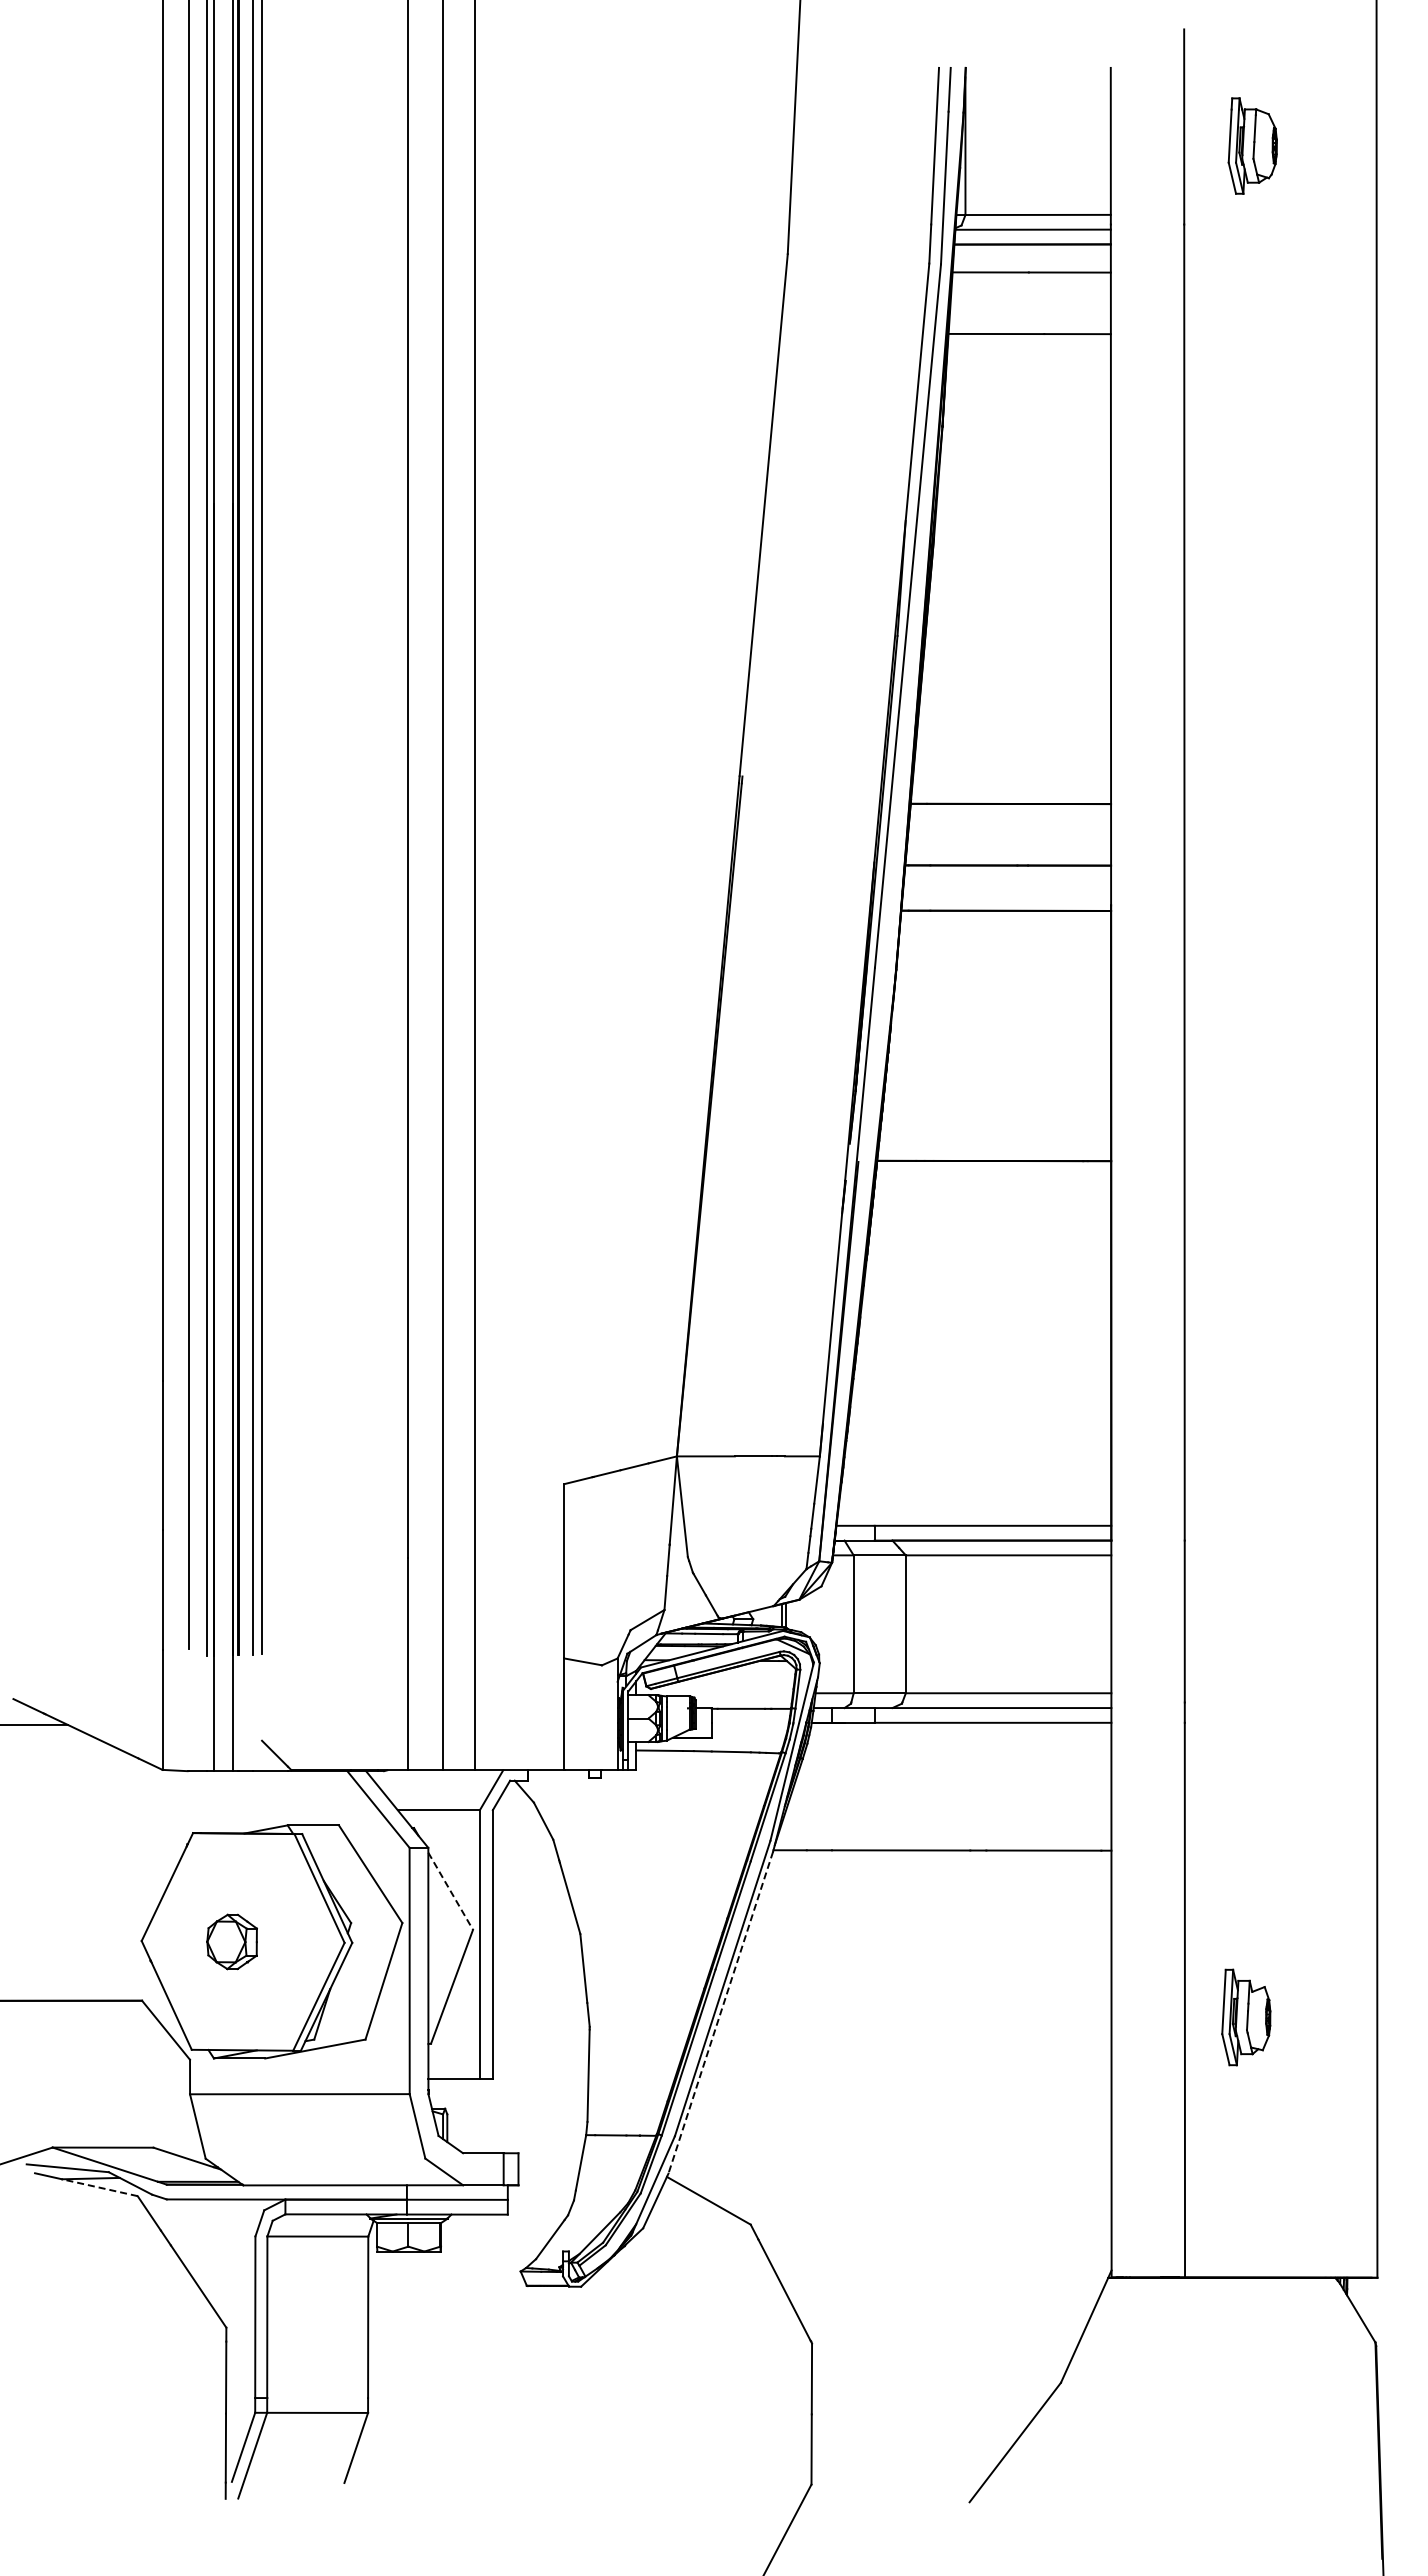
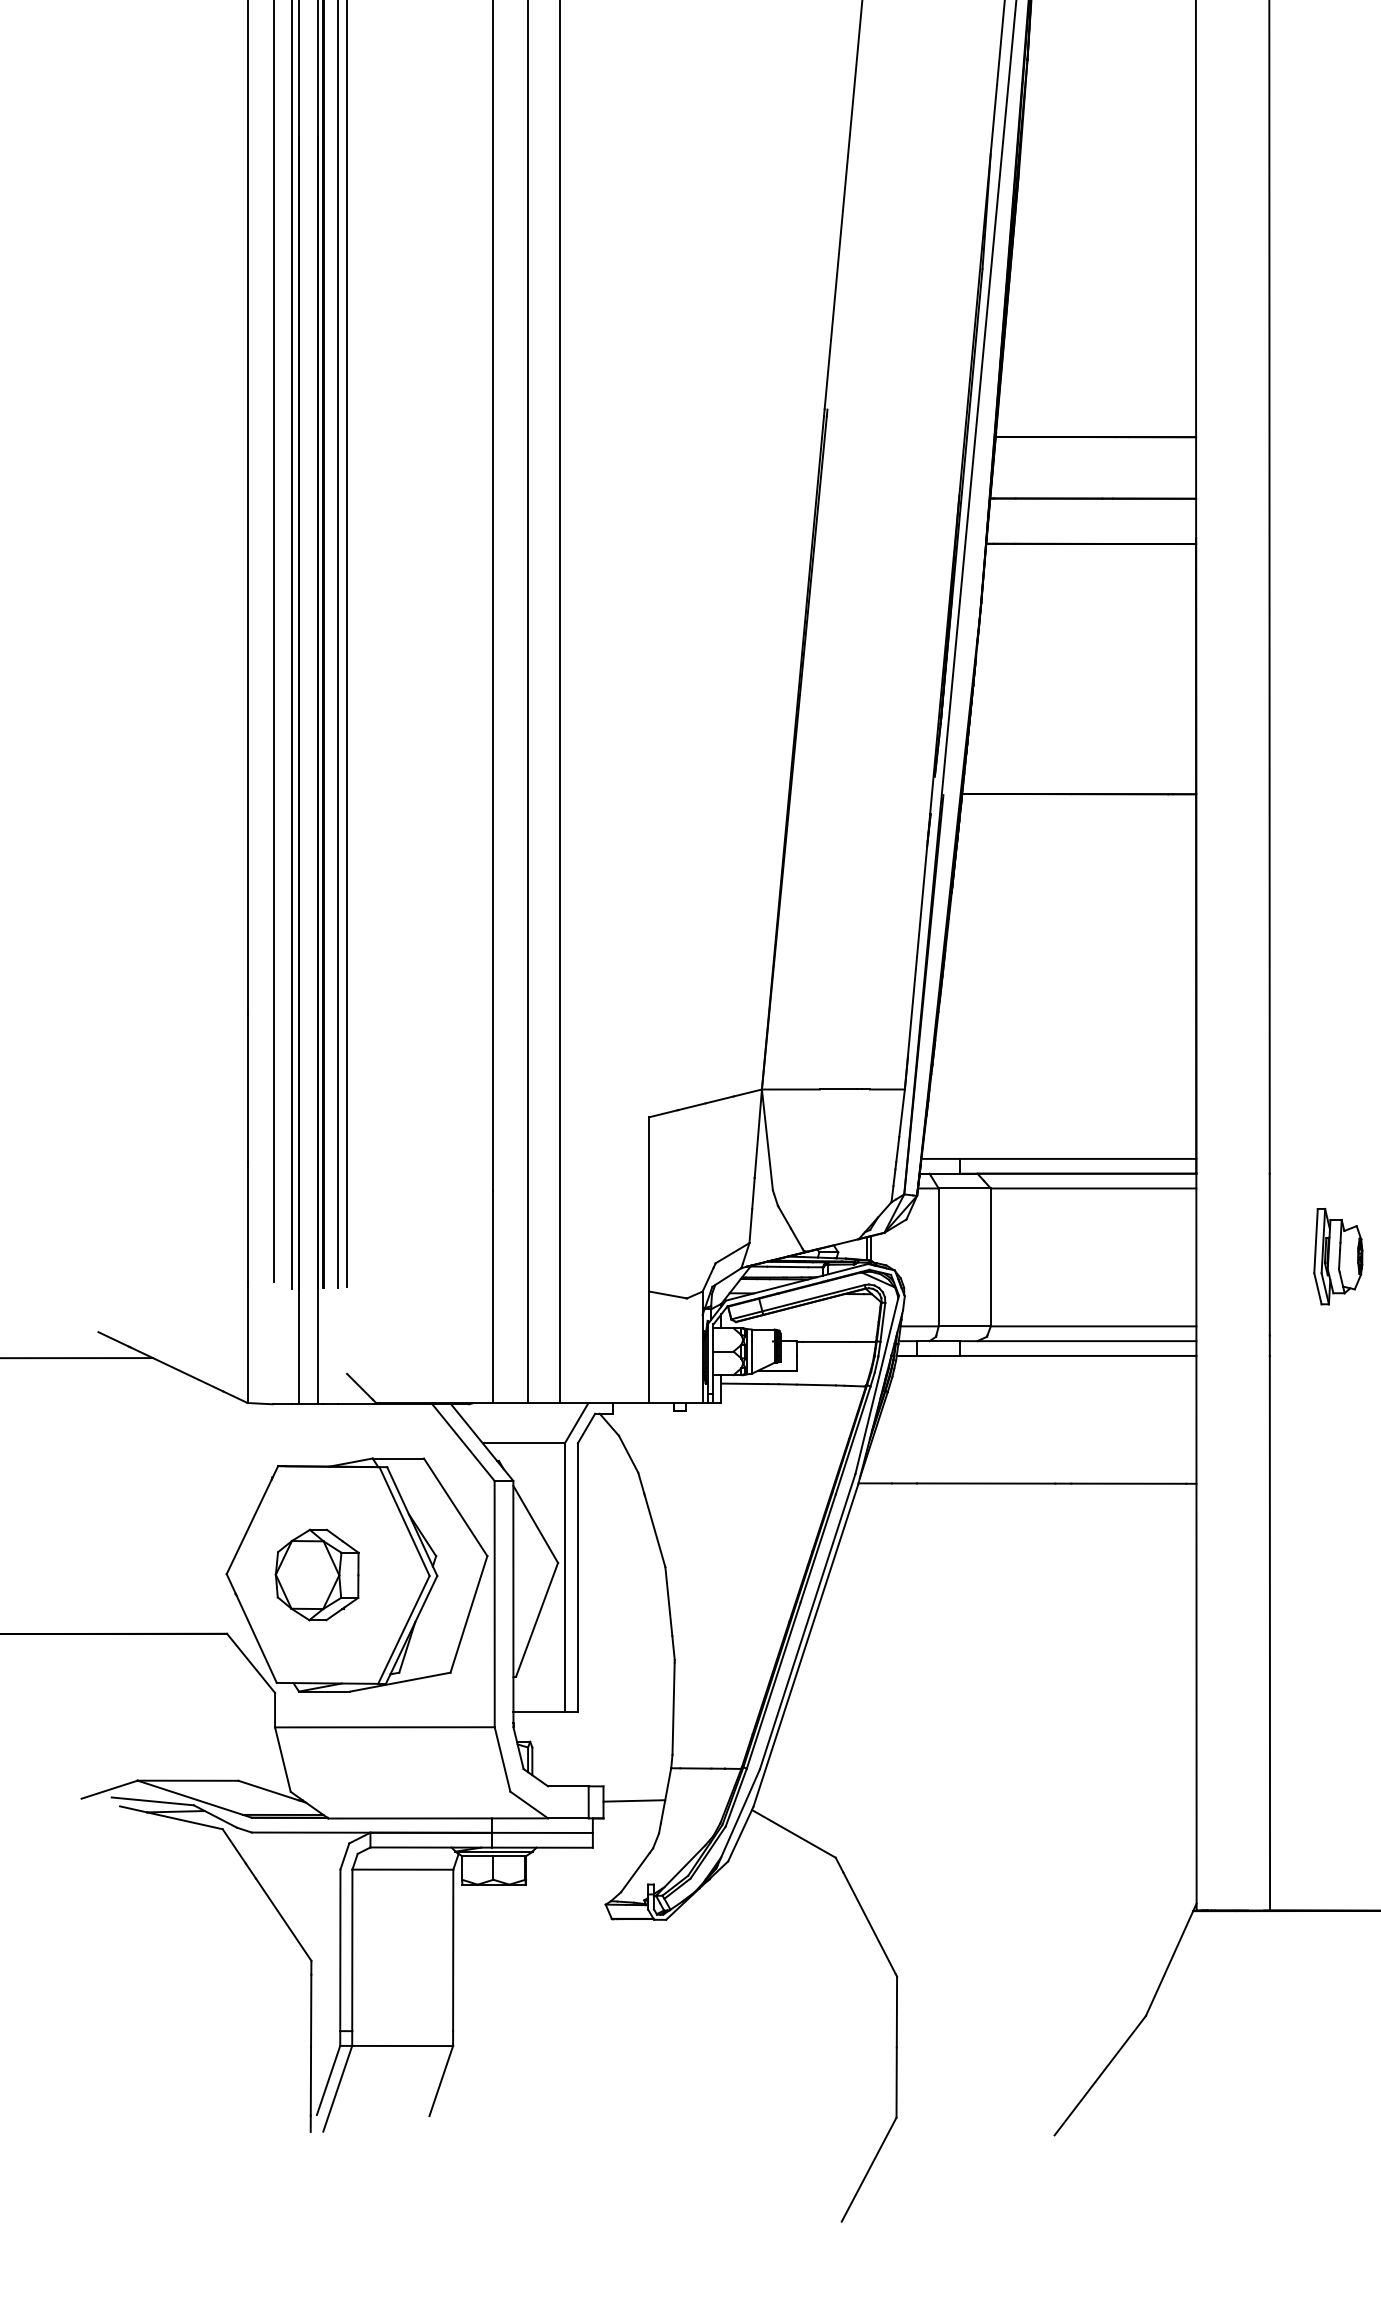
line: (450, 1891) -> (535, 1524), dashed -> solid
part: (231, 1941) -> (316, 1574), size x1.67
line: (720, 2013) -> (805, 1646), dashed -> solid
part: (1246, 2017) -> (1338, 1256), moved
line: (549, 2167) -> (634, 1800), added
line: (99, 2187) -> (184, 1820), dashed -> solid

